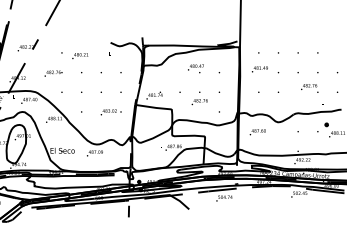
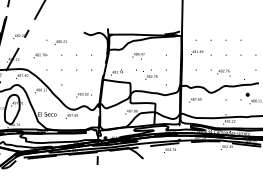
text: (195, 69) -> (138, 56), moved
text: (309, 87) -> (223, 72), moved
text: (110, 112) -> (83, 95), moved

